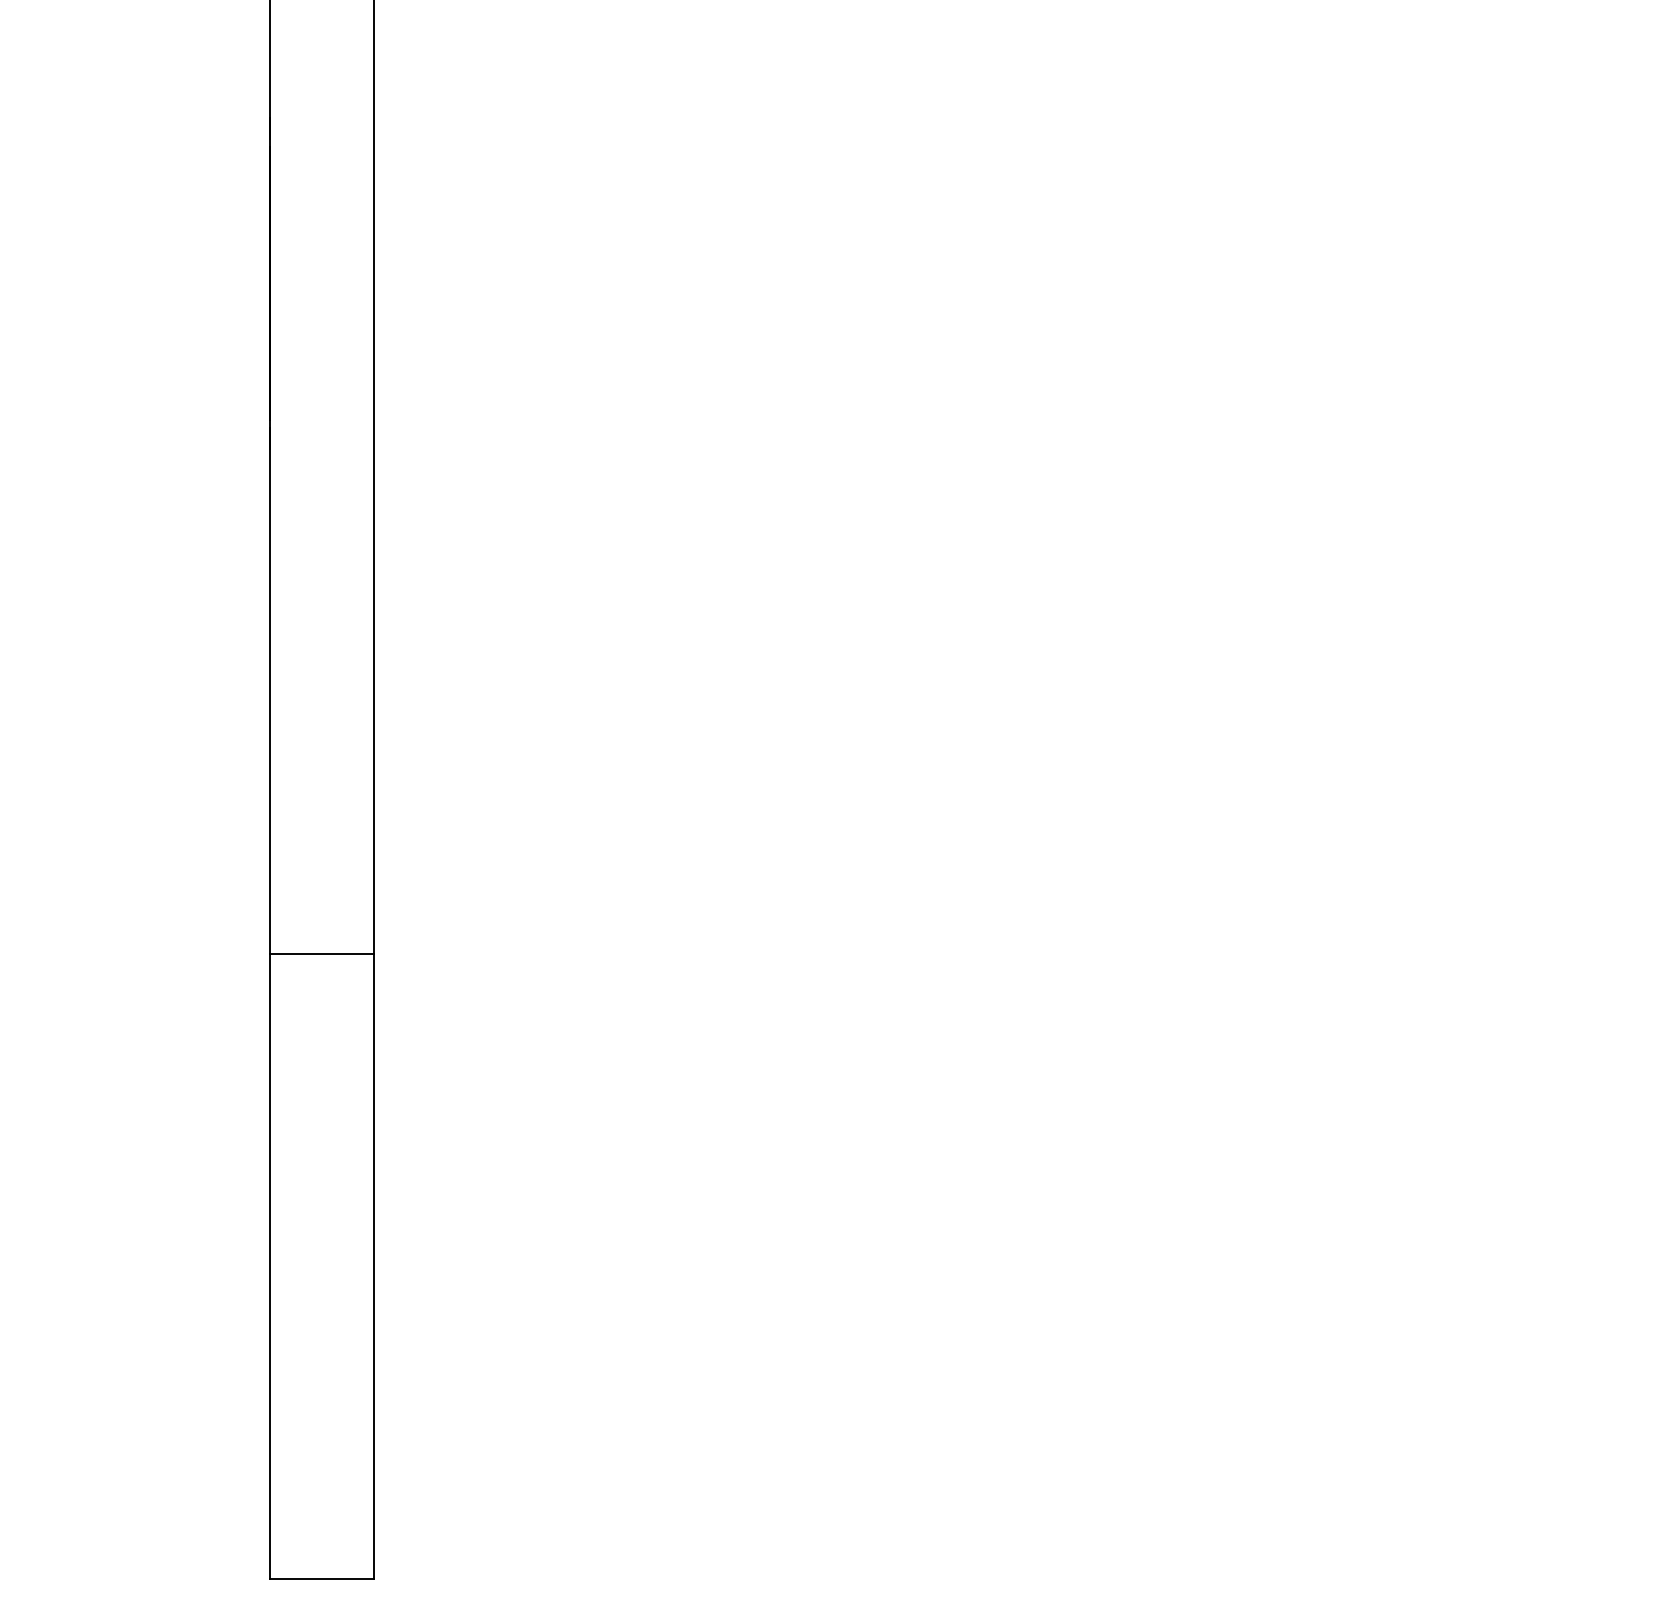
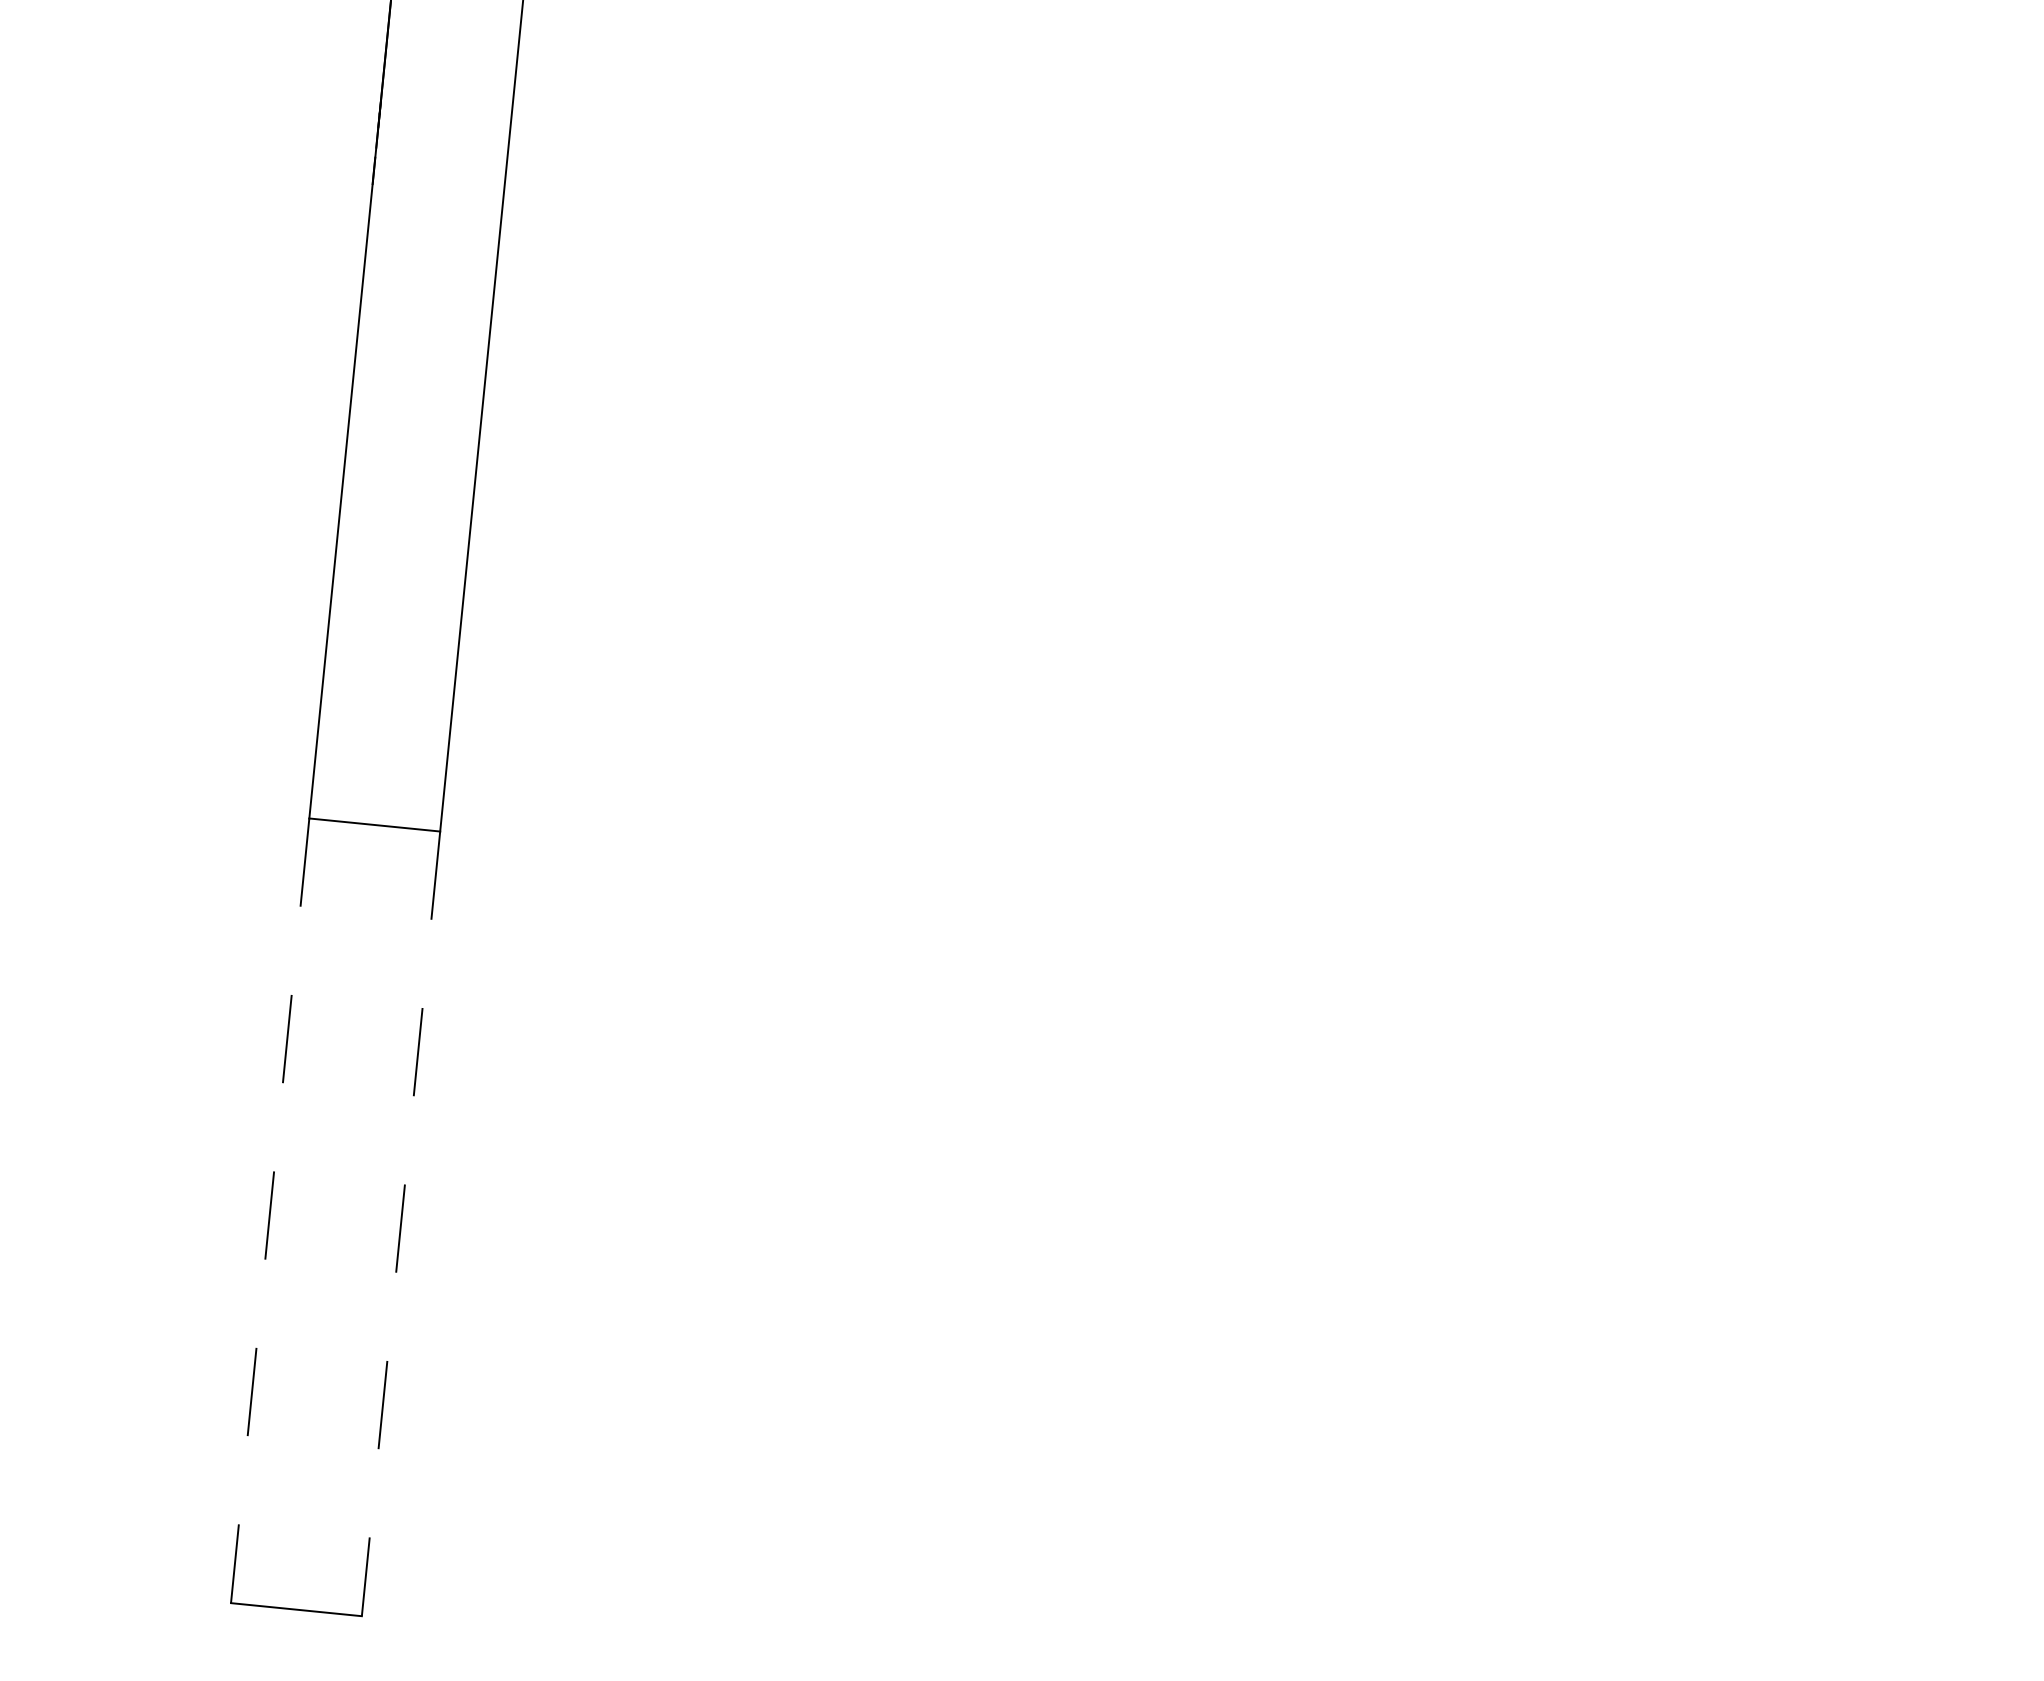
line: (269, 1267) -> (269, 1211), solid -> dashed
line: (373, 1267) -> (400, 1224), solid -> dashed

